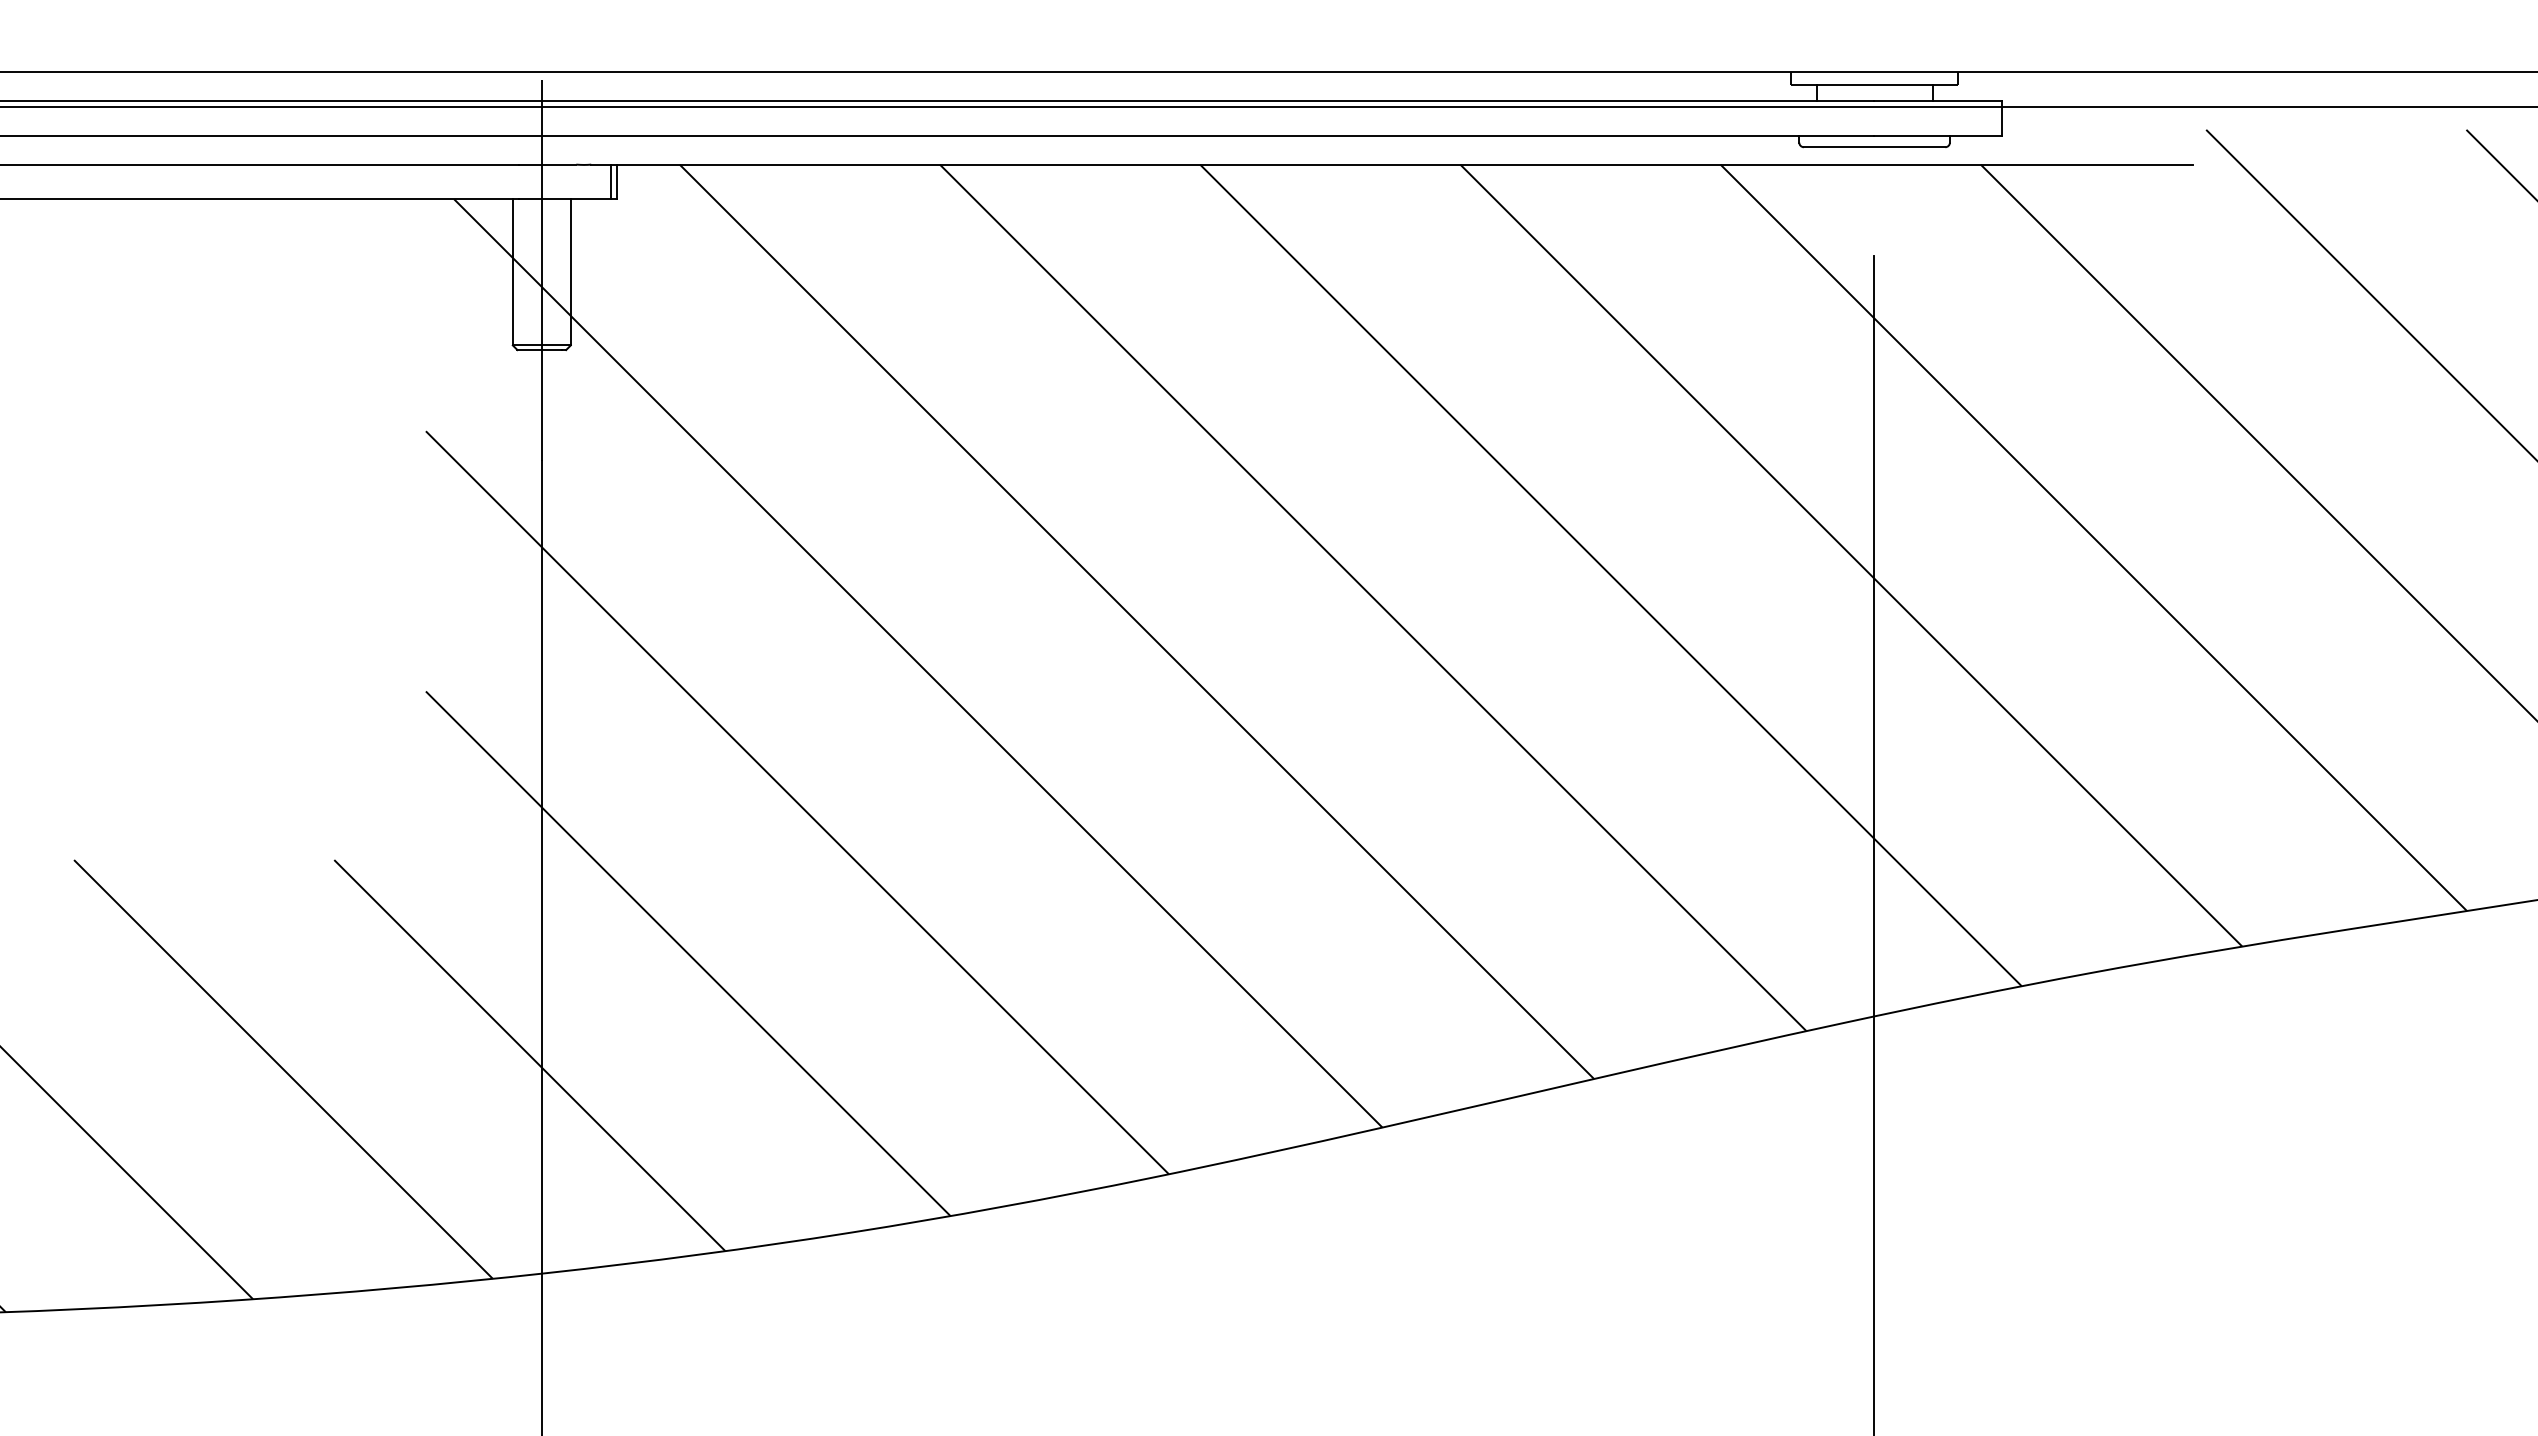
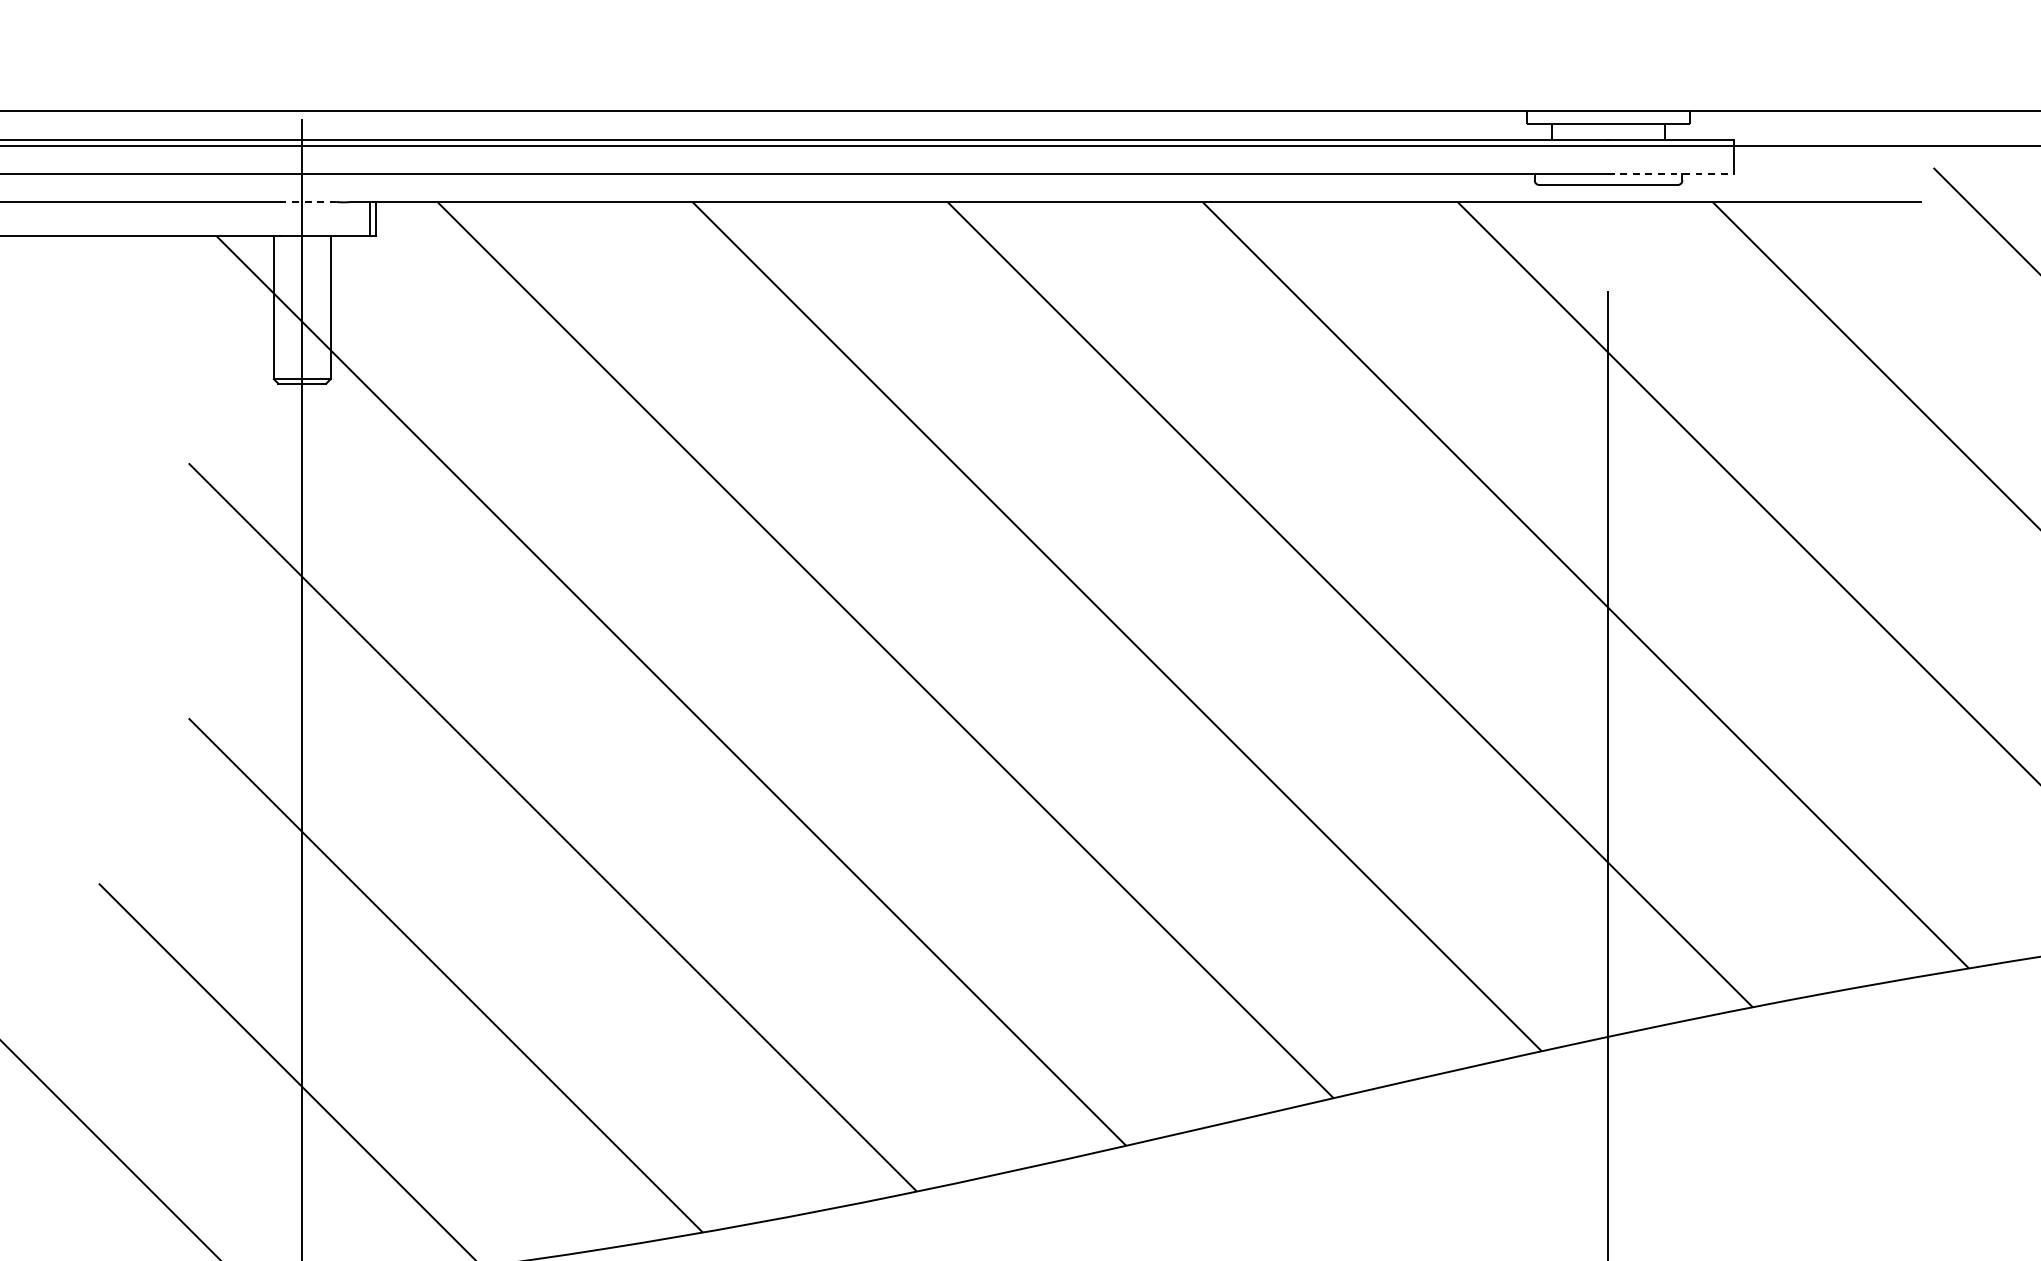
line: (1938, 135) -> (1671, 173), solid -> dashed
line: (547, 164) -> (307, 201), solid -> dashed

